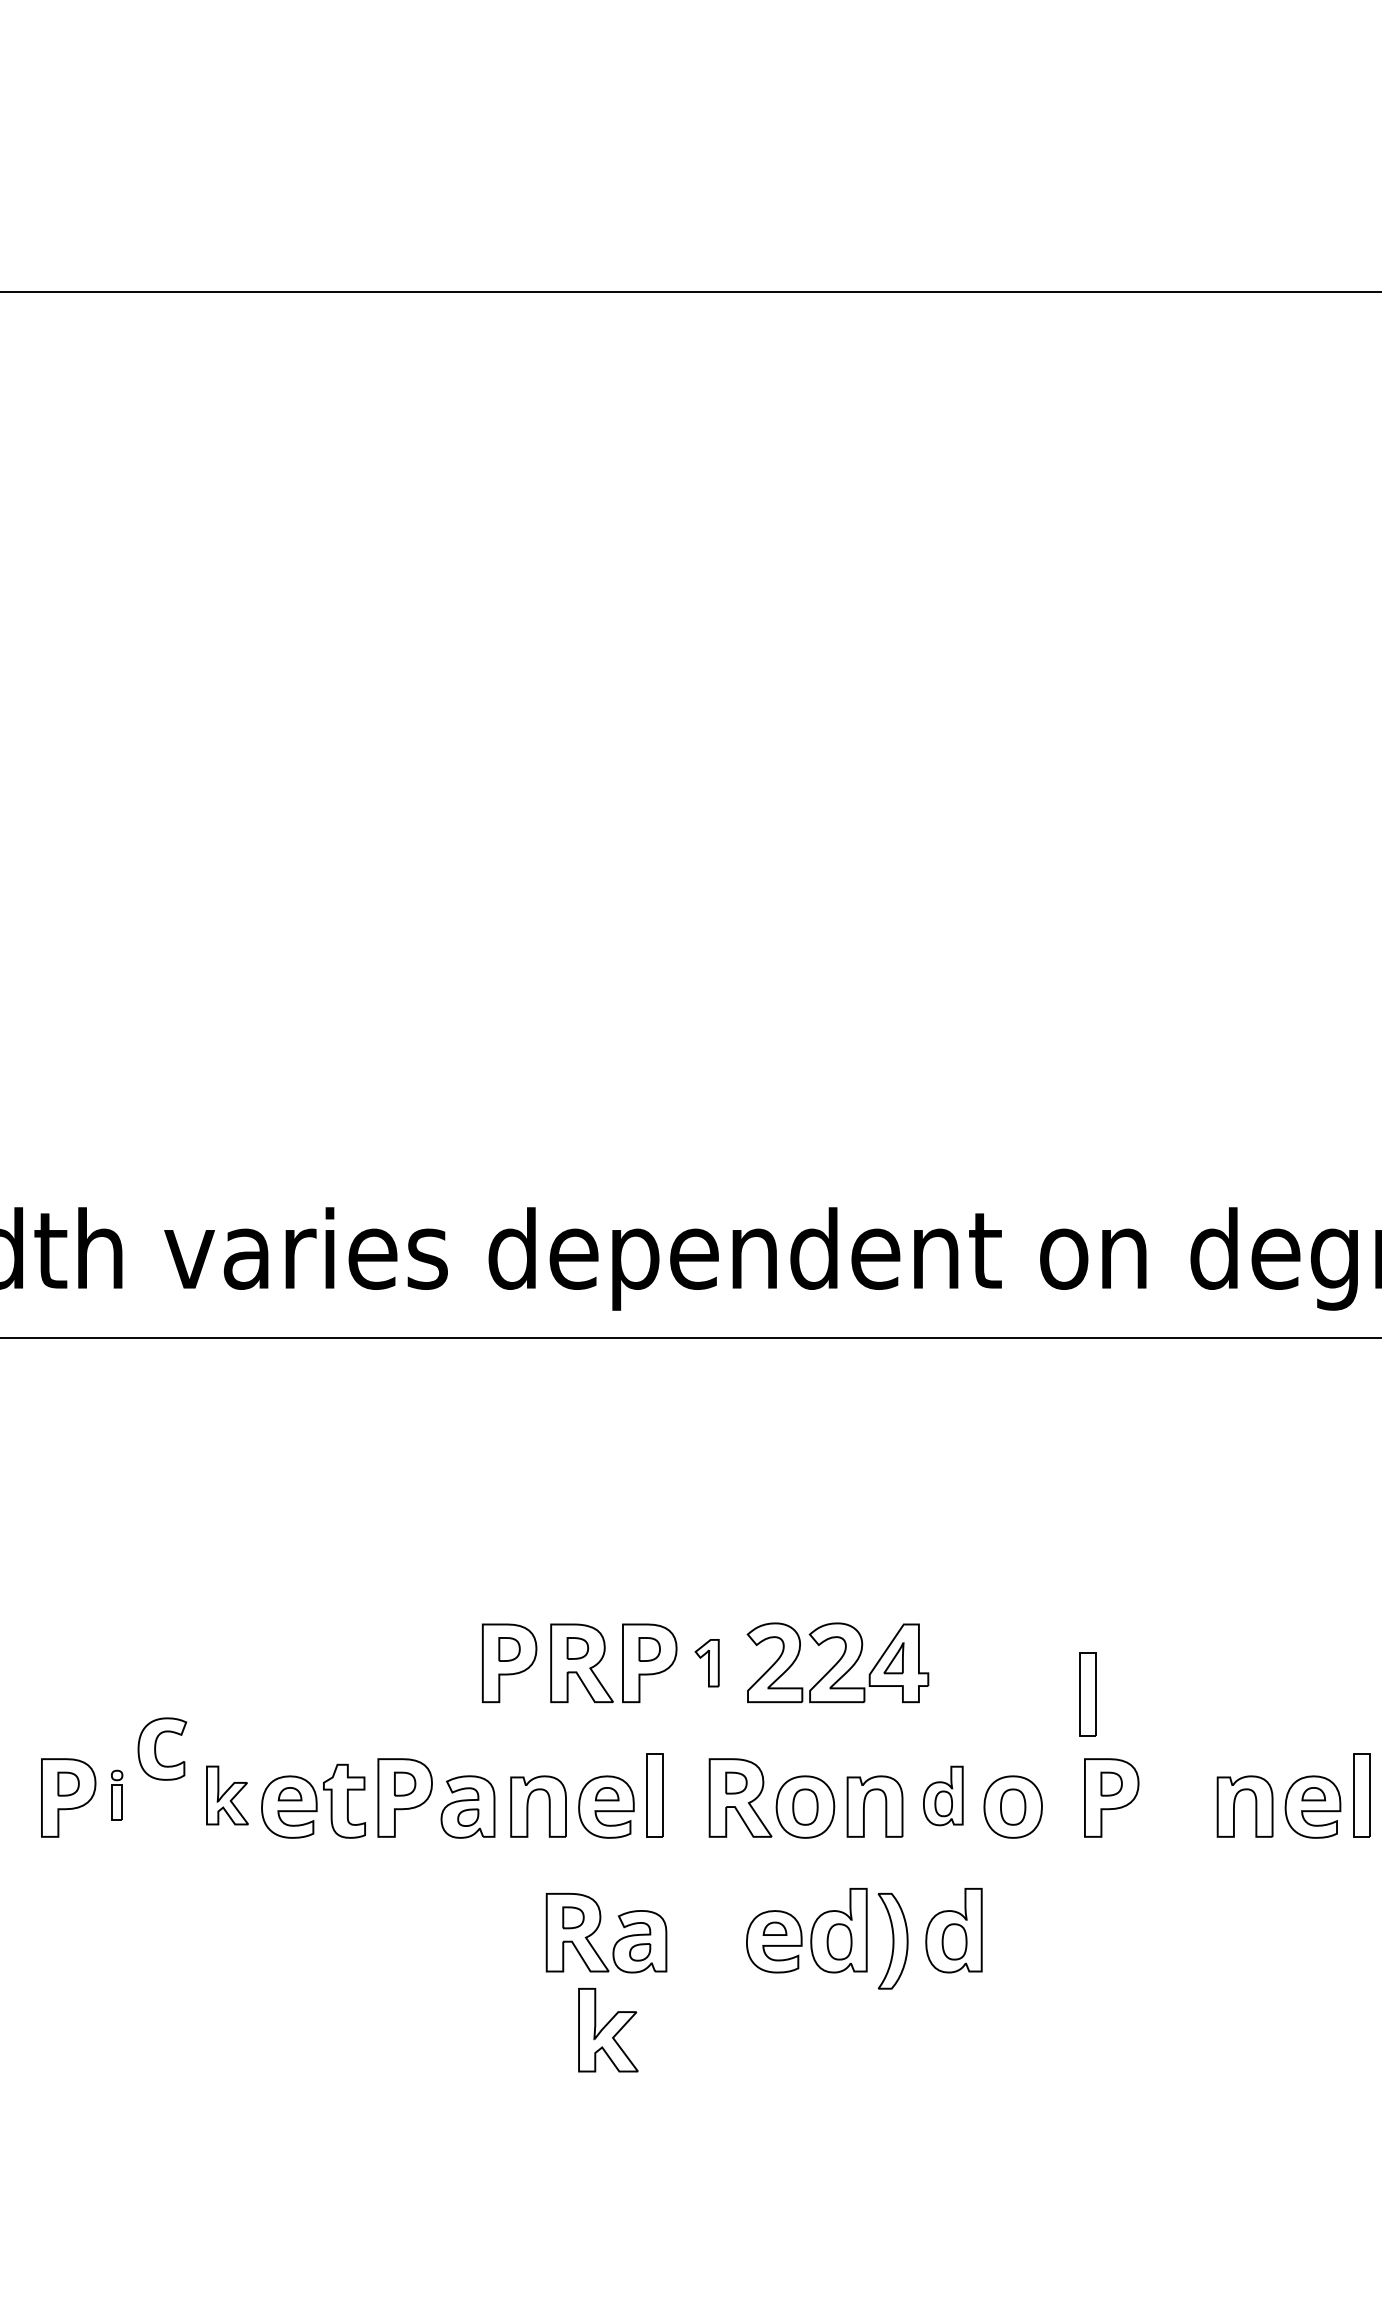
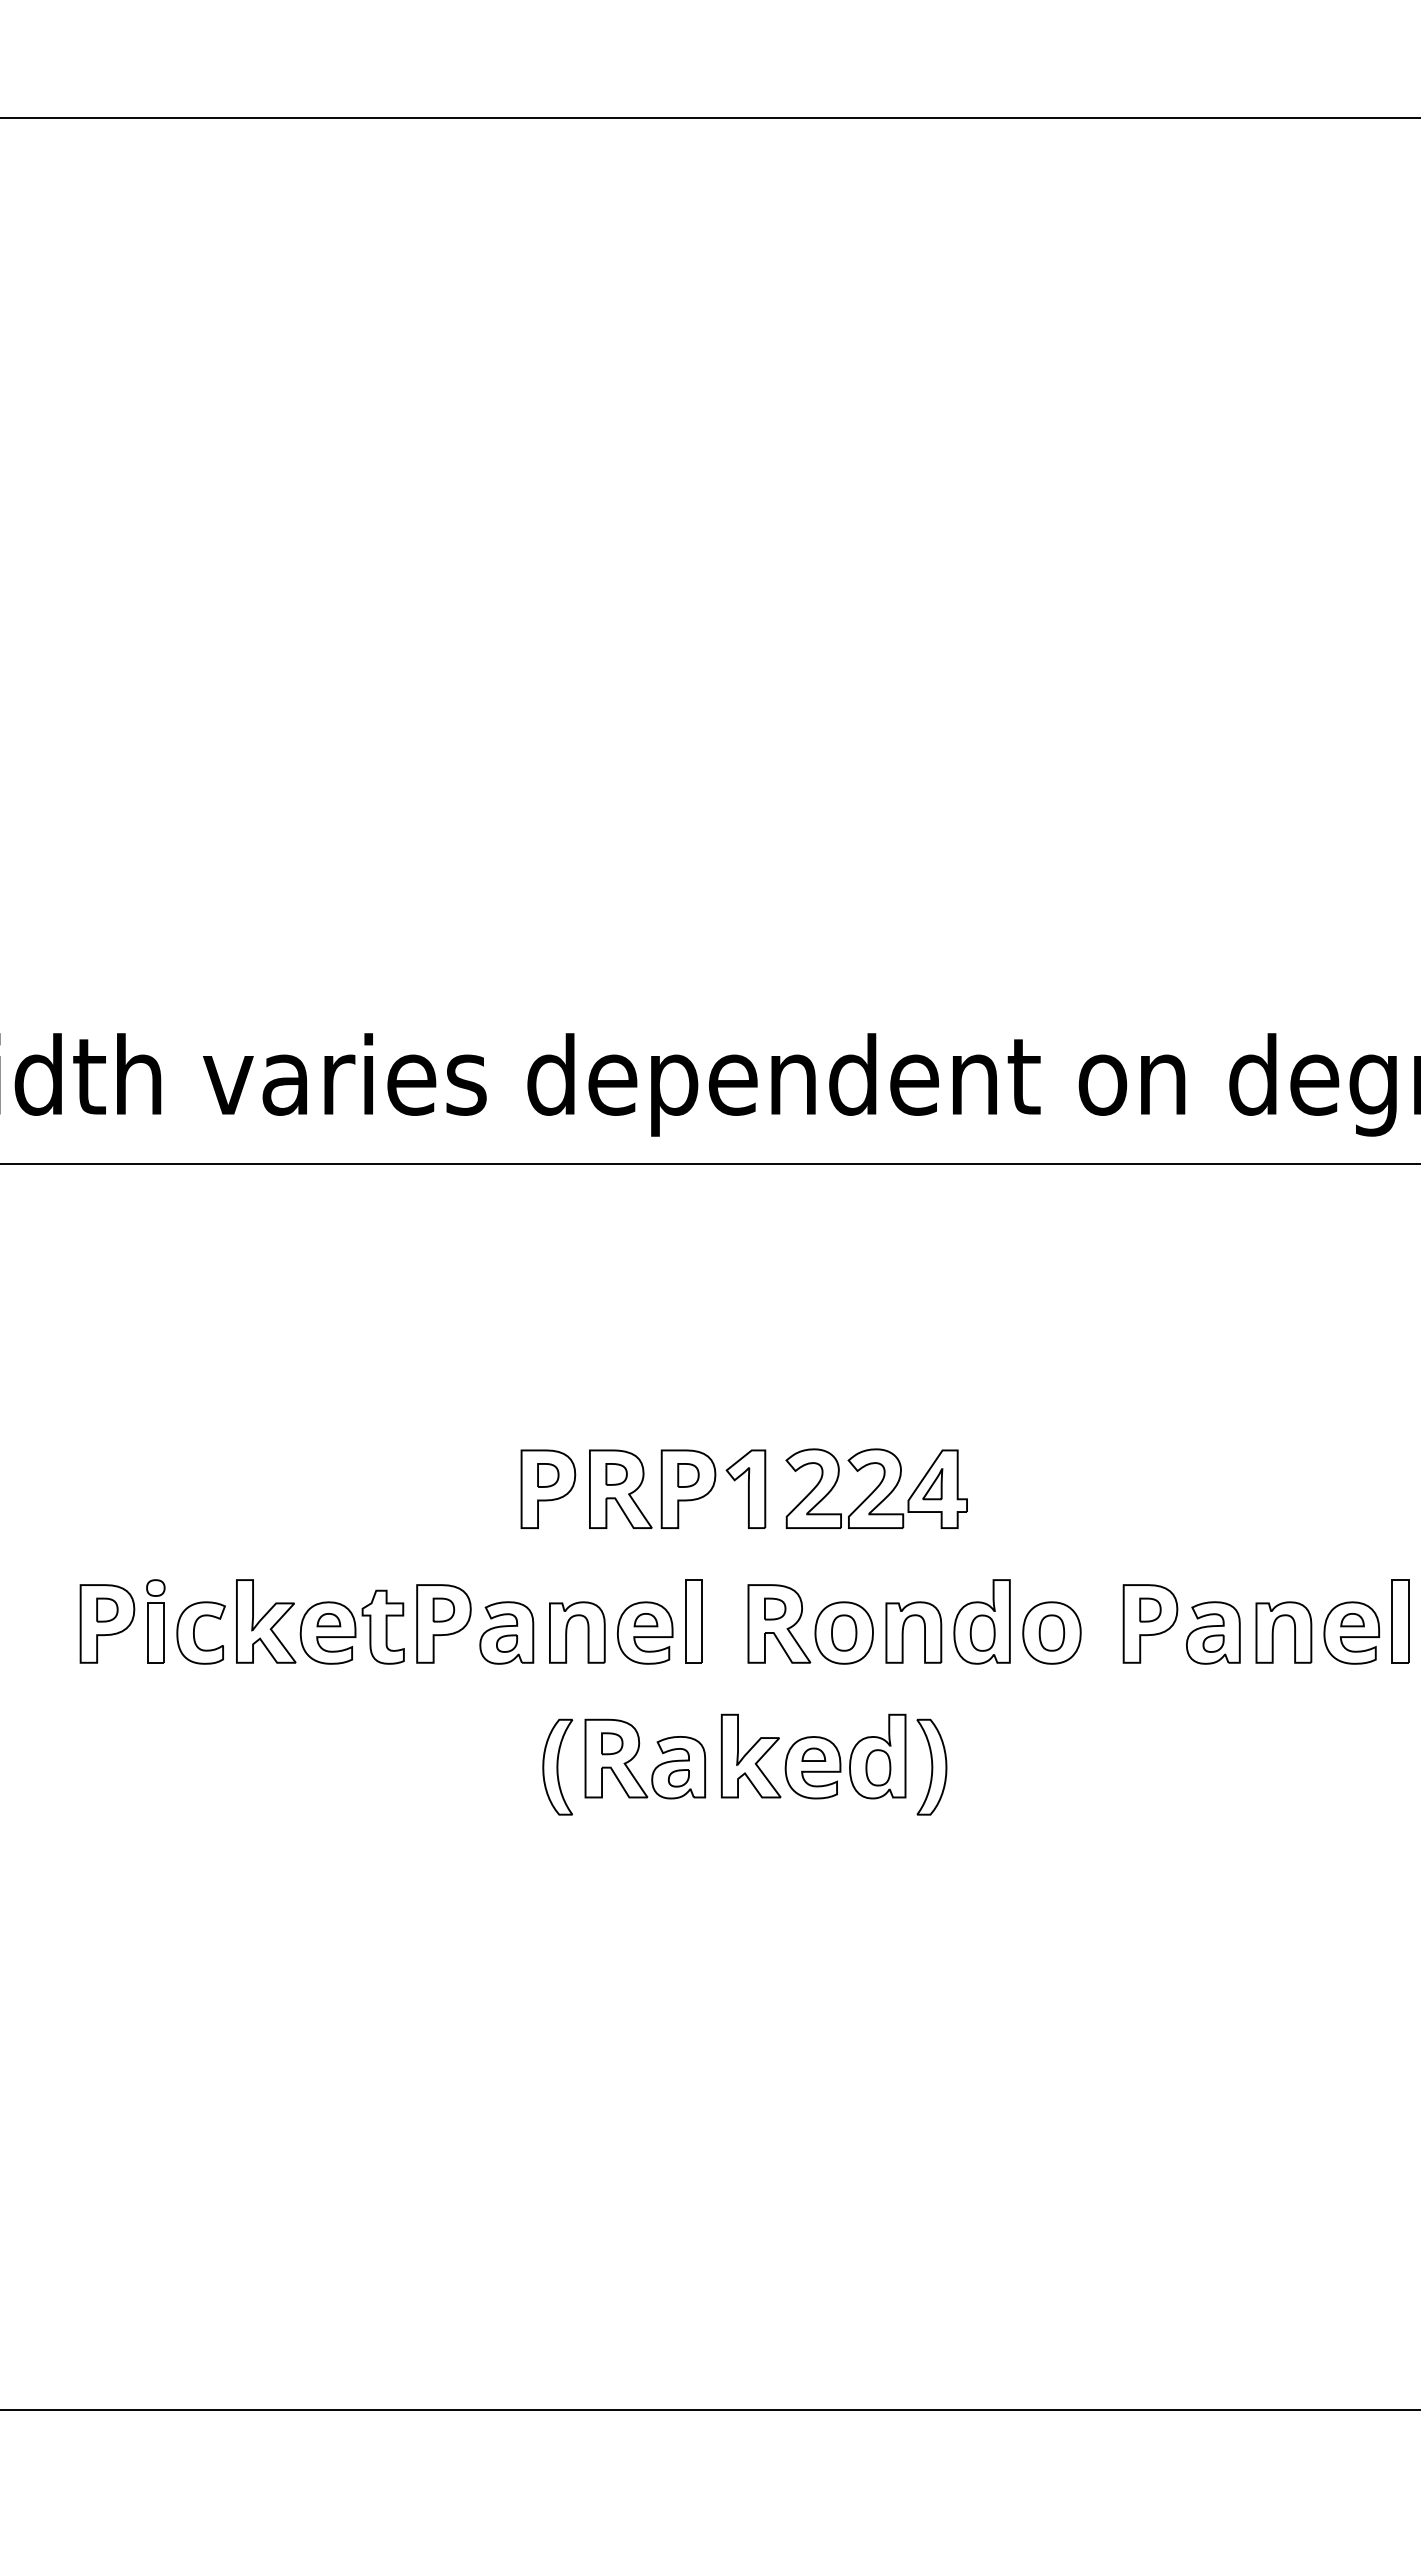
part: (706, 1662) -> (745, 1488), size x1.67
part: (1087, 1694) -> (1126, 1520), removed
part: (161, 1748) -> (200, 1632), moved
part: (116, 1795) -> (155, 1621), size x1.67
part: (227, 1795) -> (266, 1621), size x1.43
part: (942, 1795) -> (981, 1621), size x1.43
part: (1174, 1806) -> (1213, 1632), added
part: (953, 1930) -> (992, 1756), removed
part: (518, 1940) -> (557, 1766), added
part: (607, 2029) -> (750, 1755), moved

